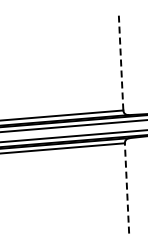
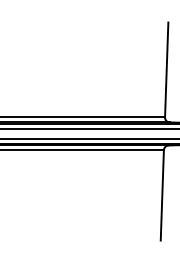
line: (120, 62) -> (166, 69), dashed -> solid
line: (127, 187) -> (162, 194), dashed -> solid

